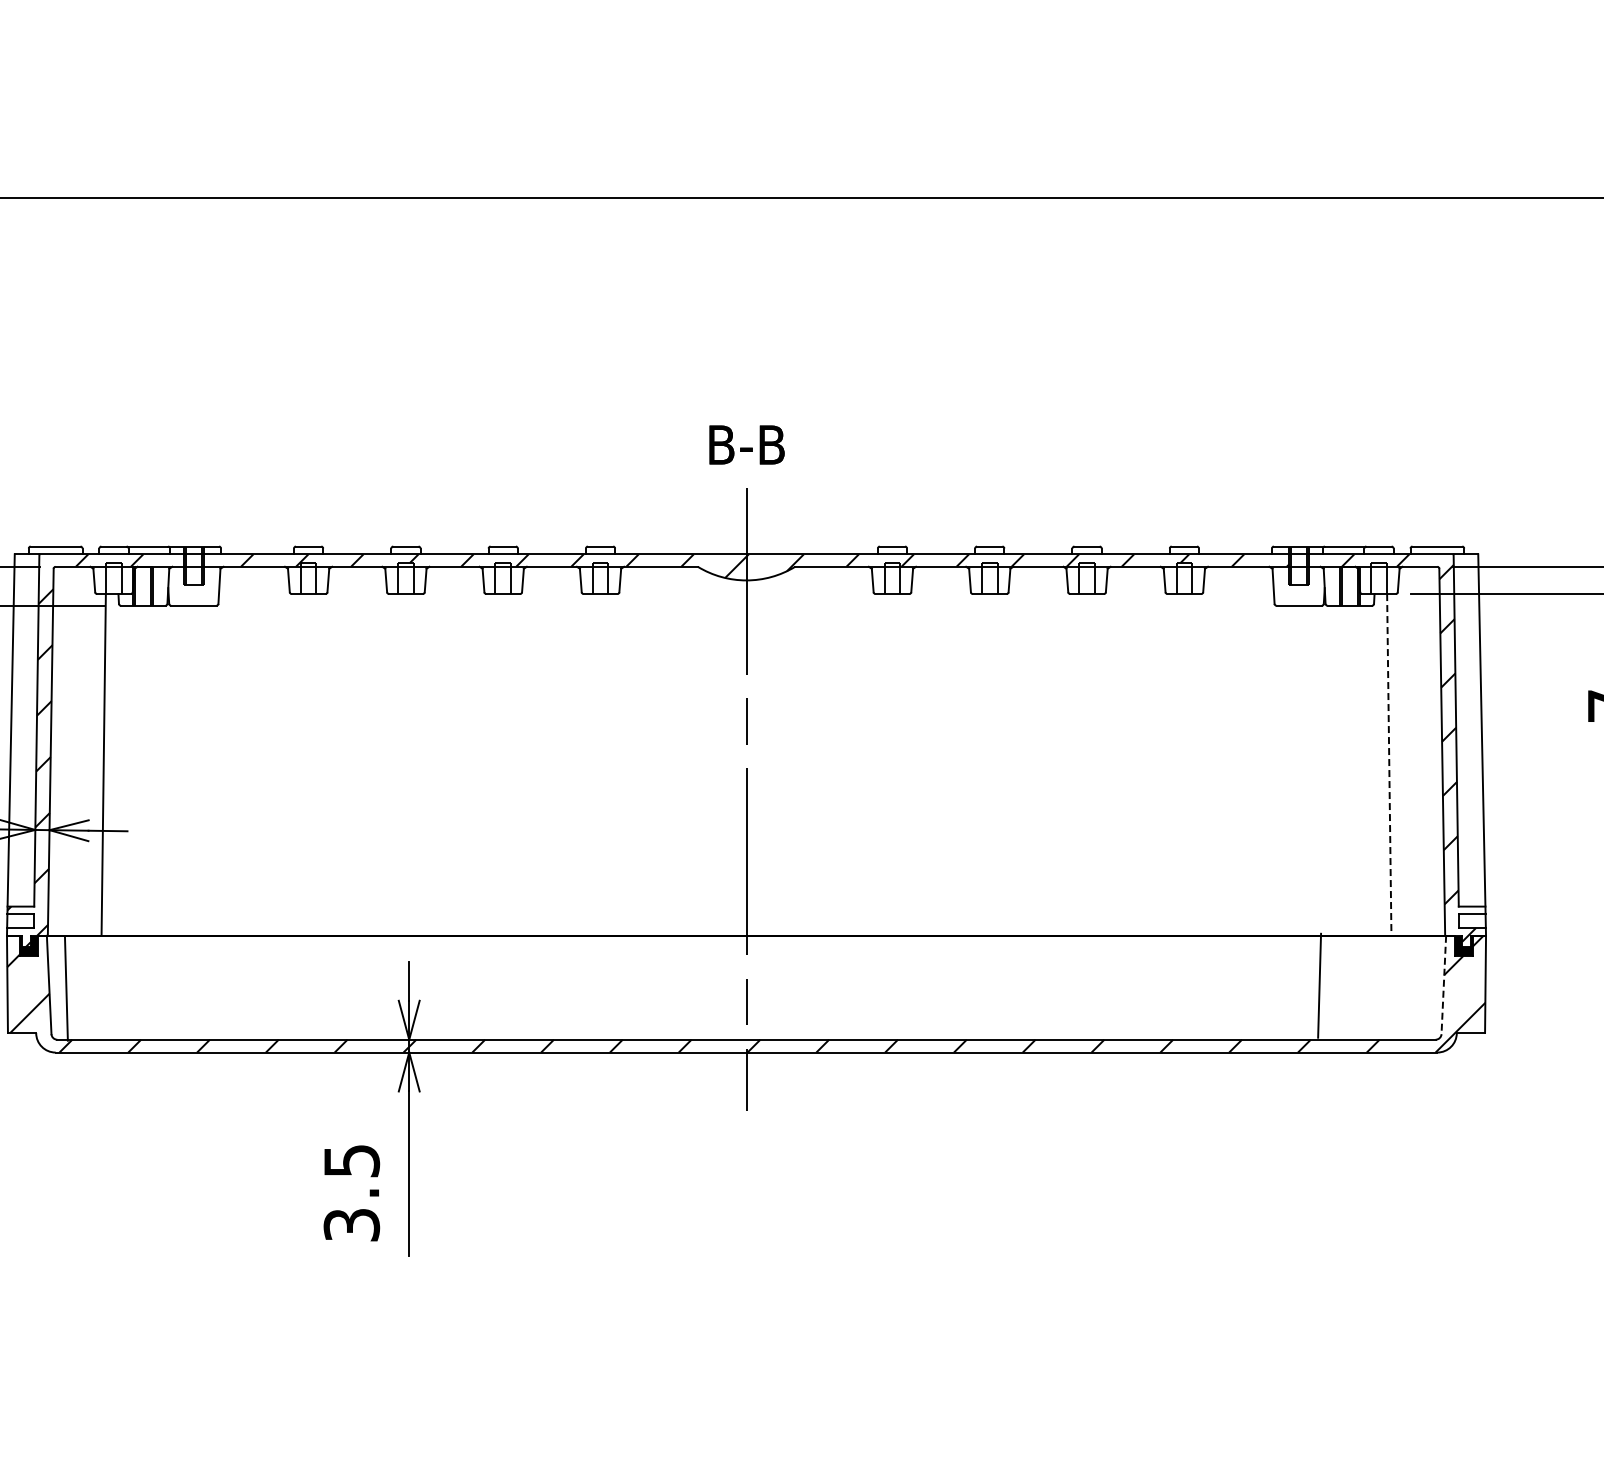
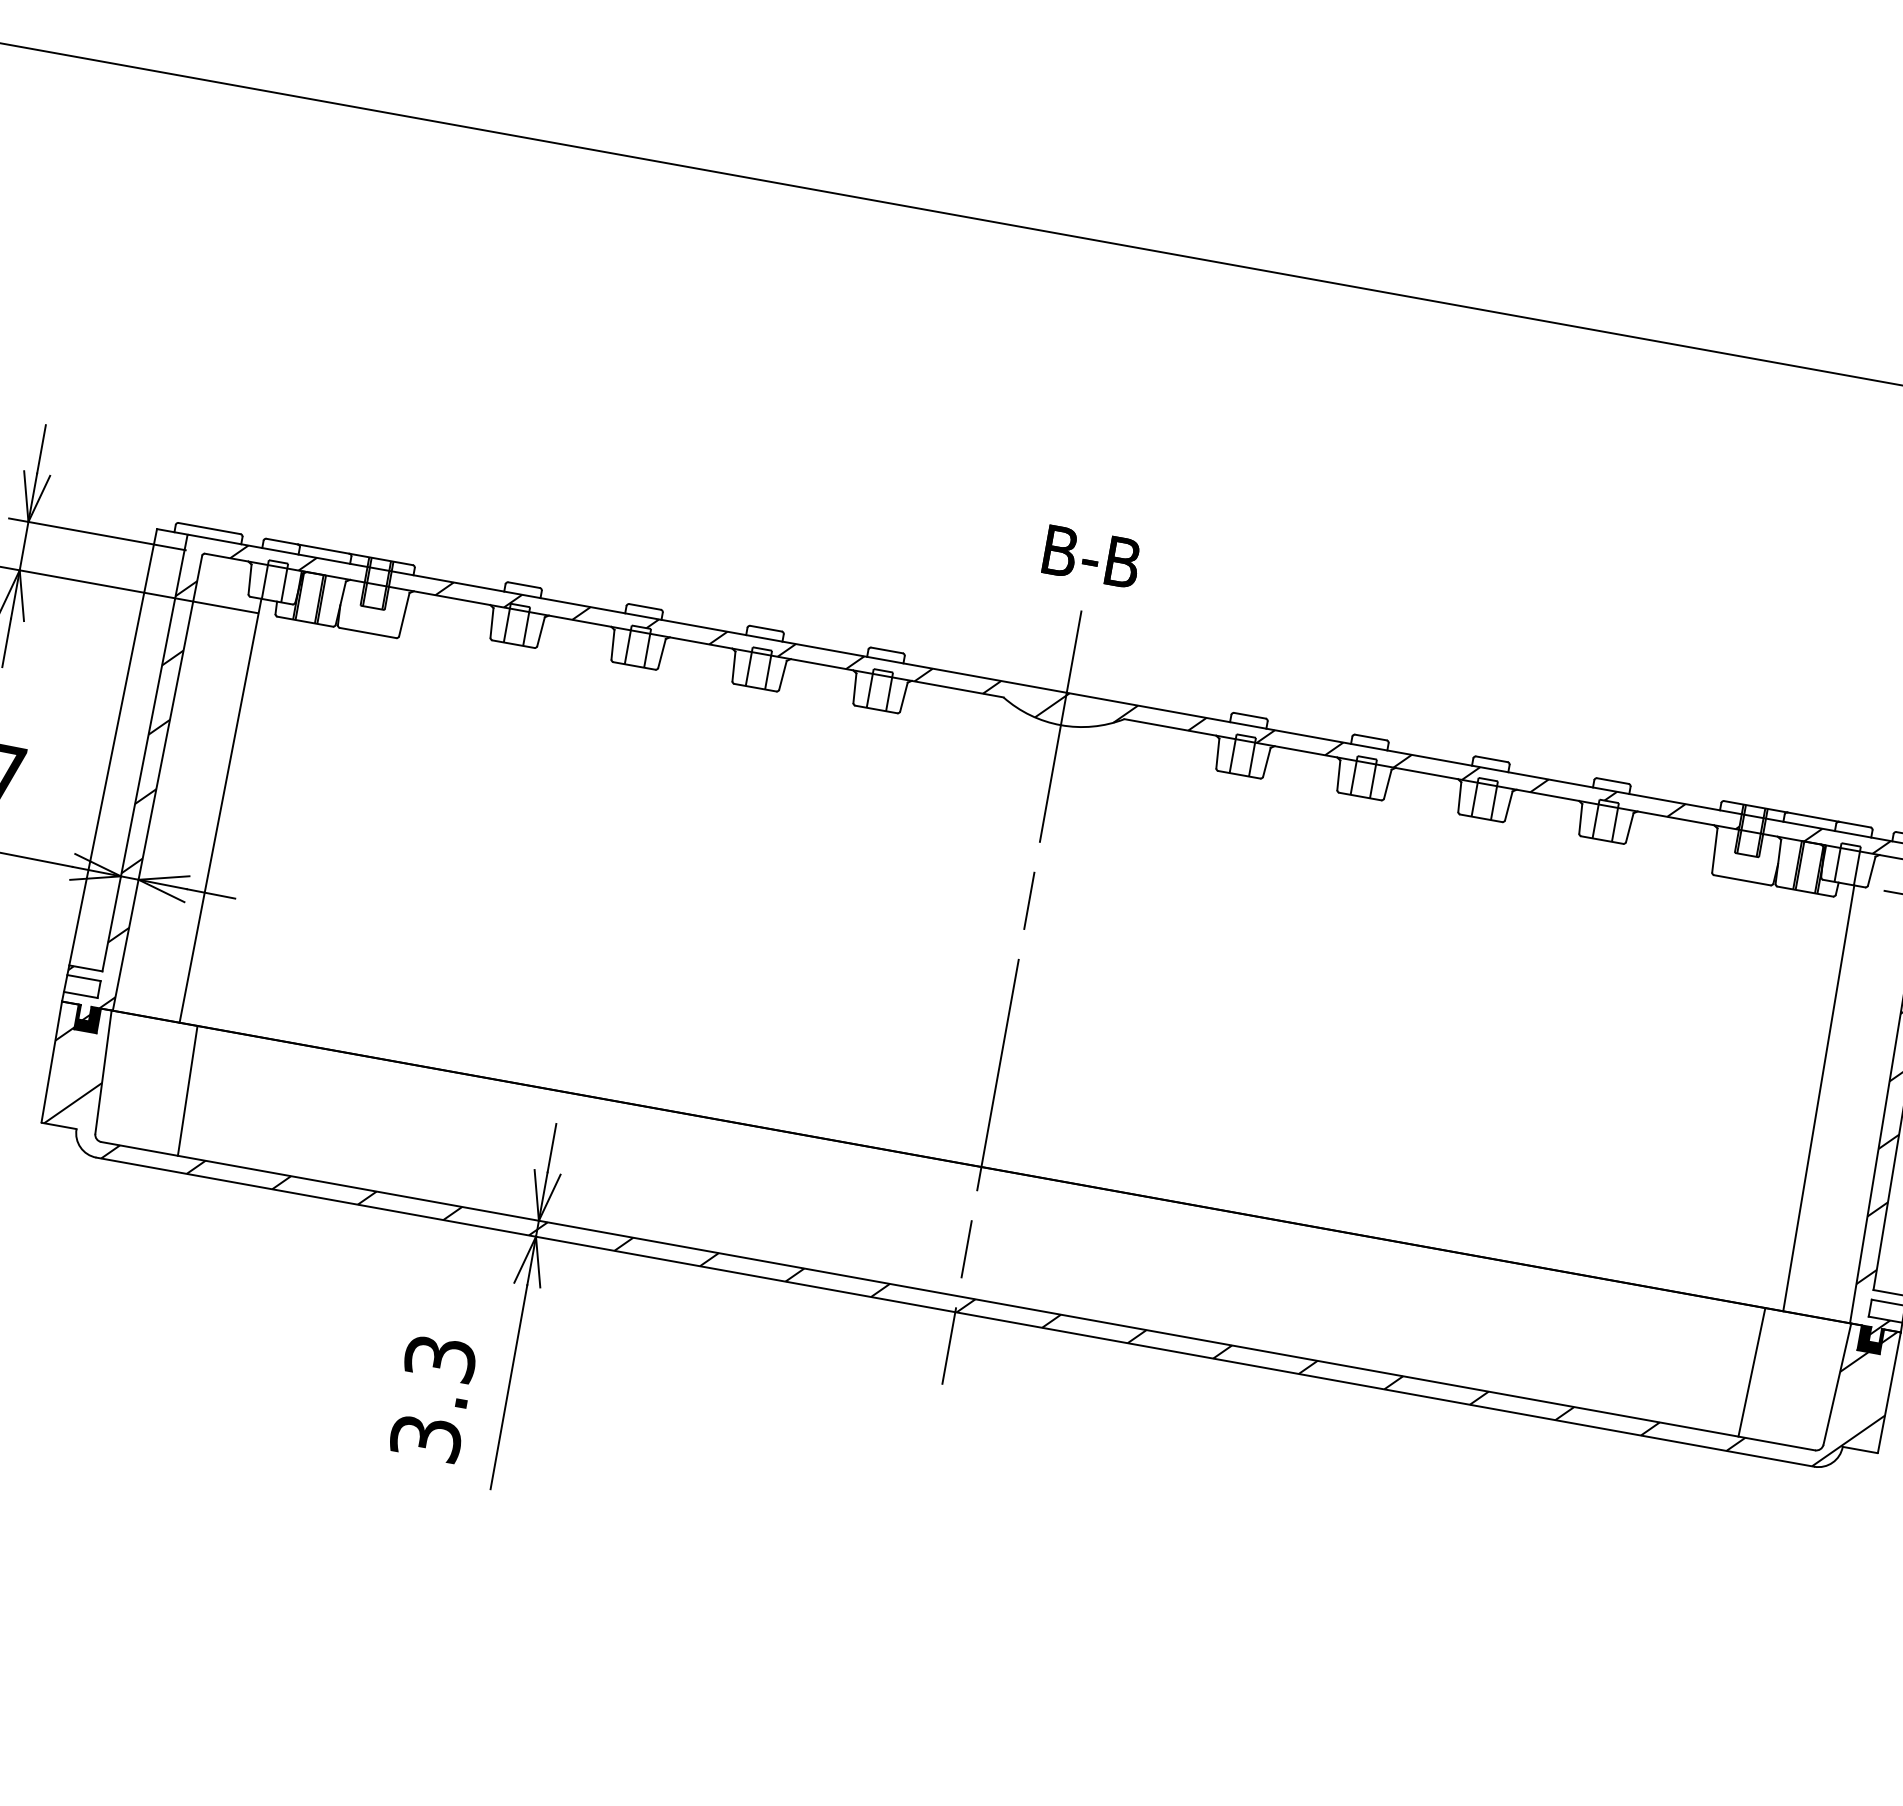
line: (1389, 764) -> (1819, 1097), dashed -> solid
line: (1319, 985) -> (1751, 1371), moved
line: (1443, 985) -> (1836, 1384), dashed -> solid
line: (65, 988) -> (186, 1090), moved
text: (351, 1160) -> (440, 1358), 3.5 -> 3.3

